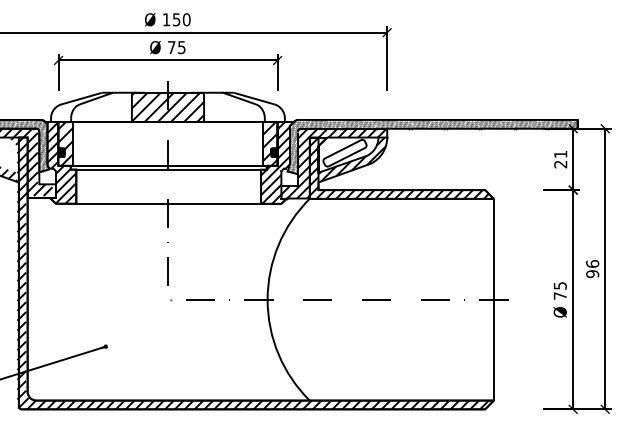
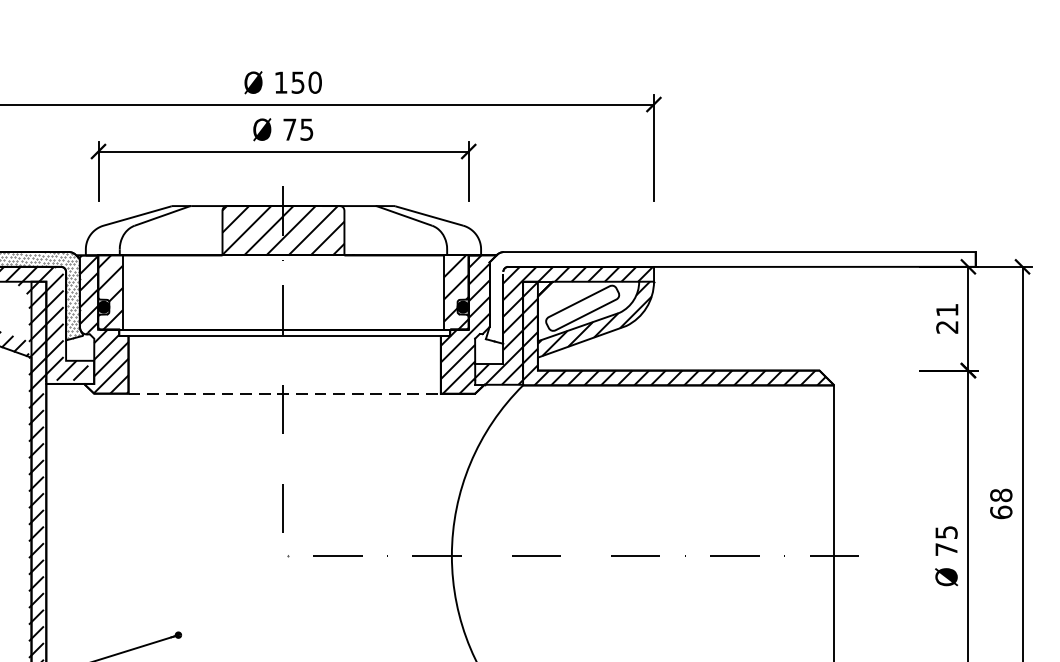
hatch: (432, 146) -> (730, 296), removed
line: (169, 203) -> (286, 393), solid -> dashed
text: (592, 269) -> (1000, 504), 96 -> 68

